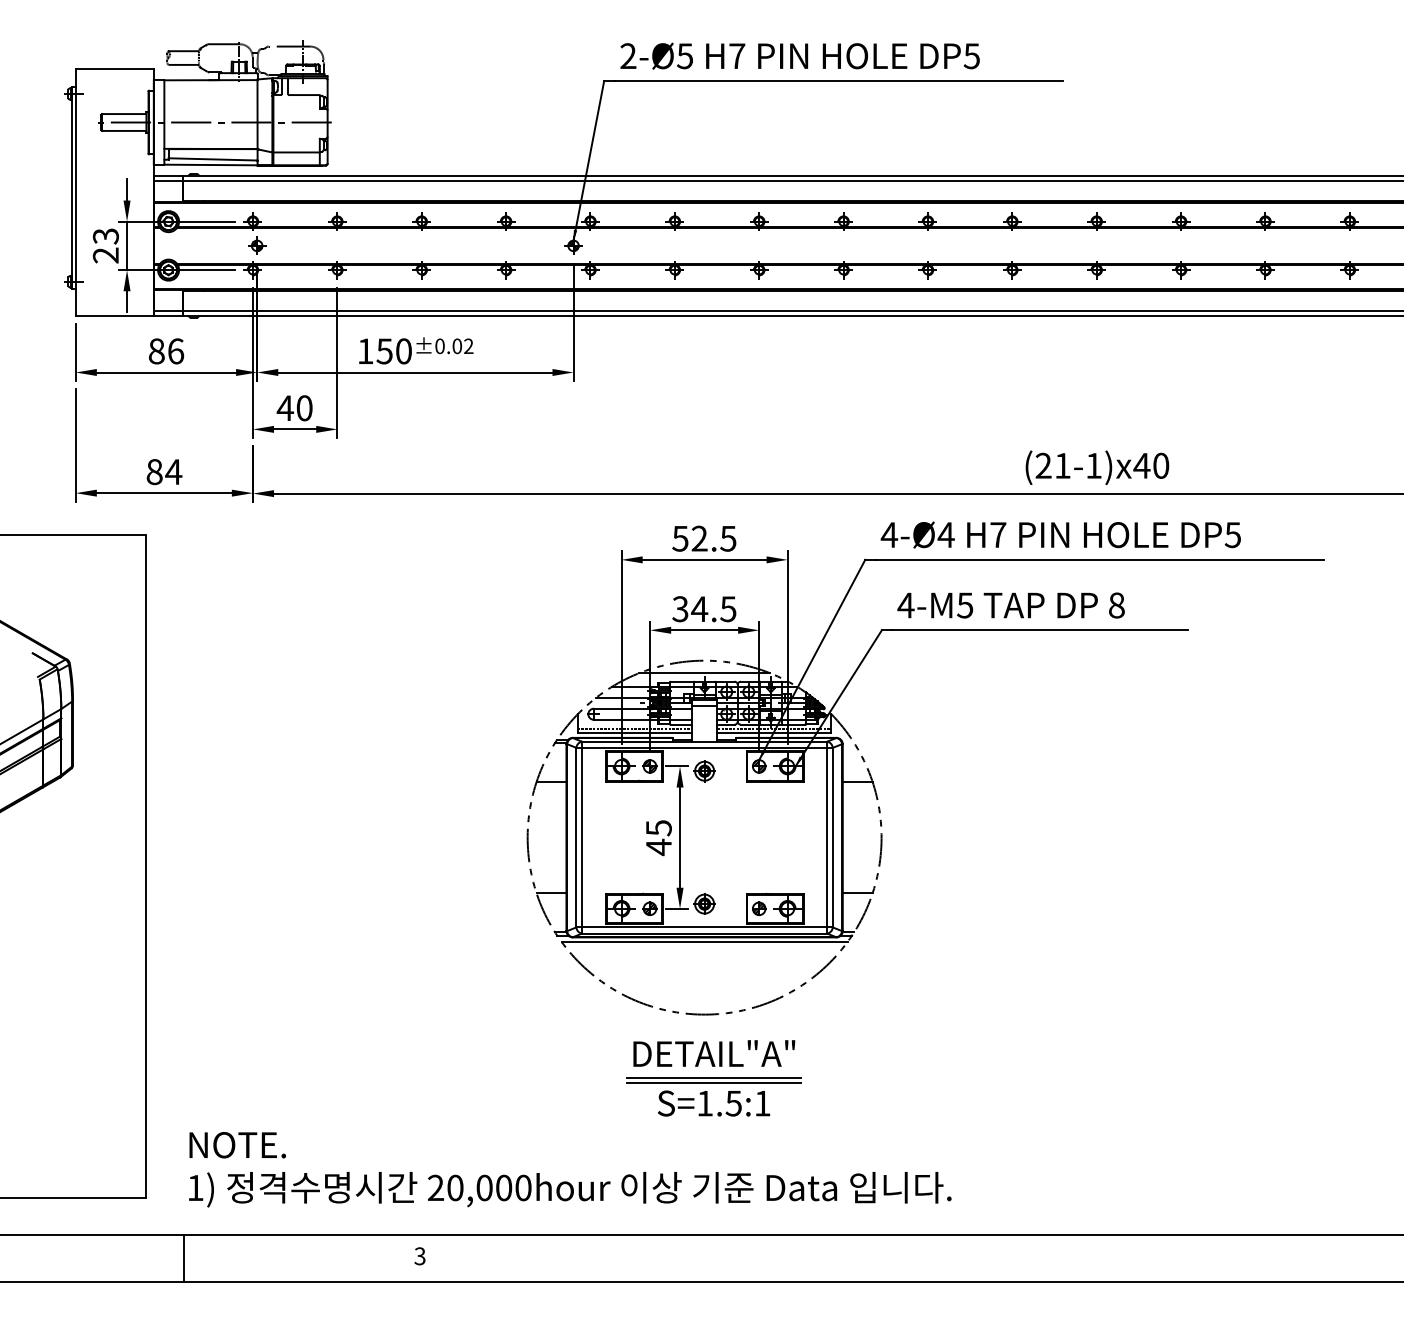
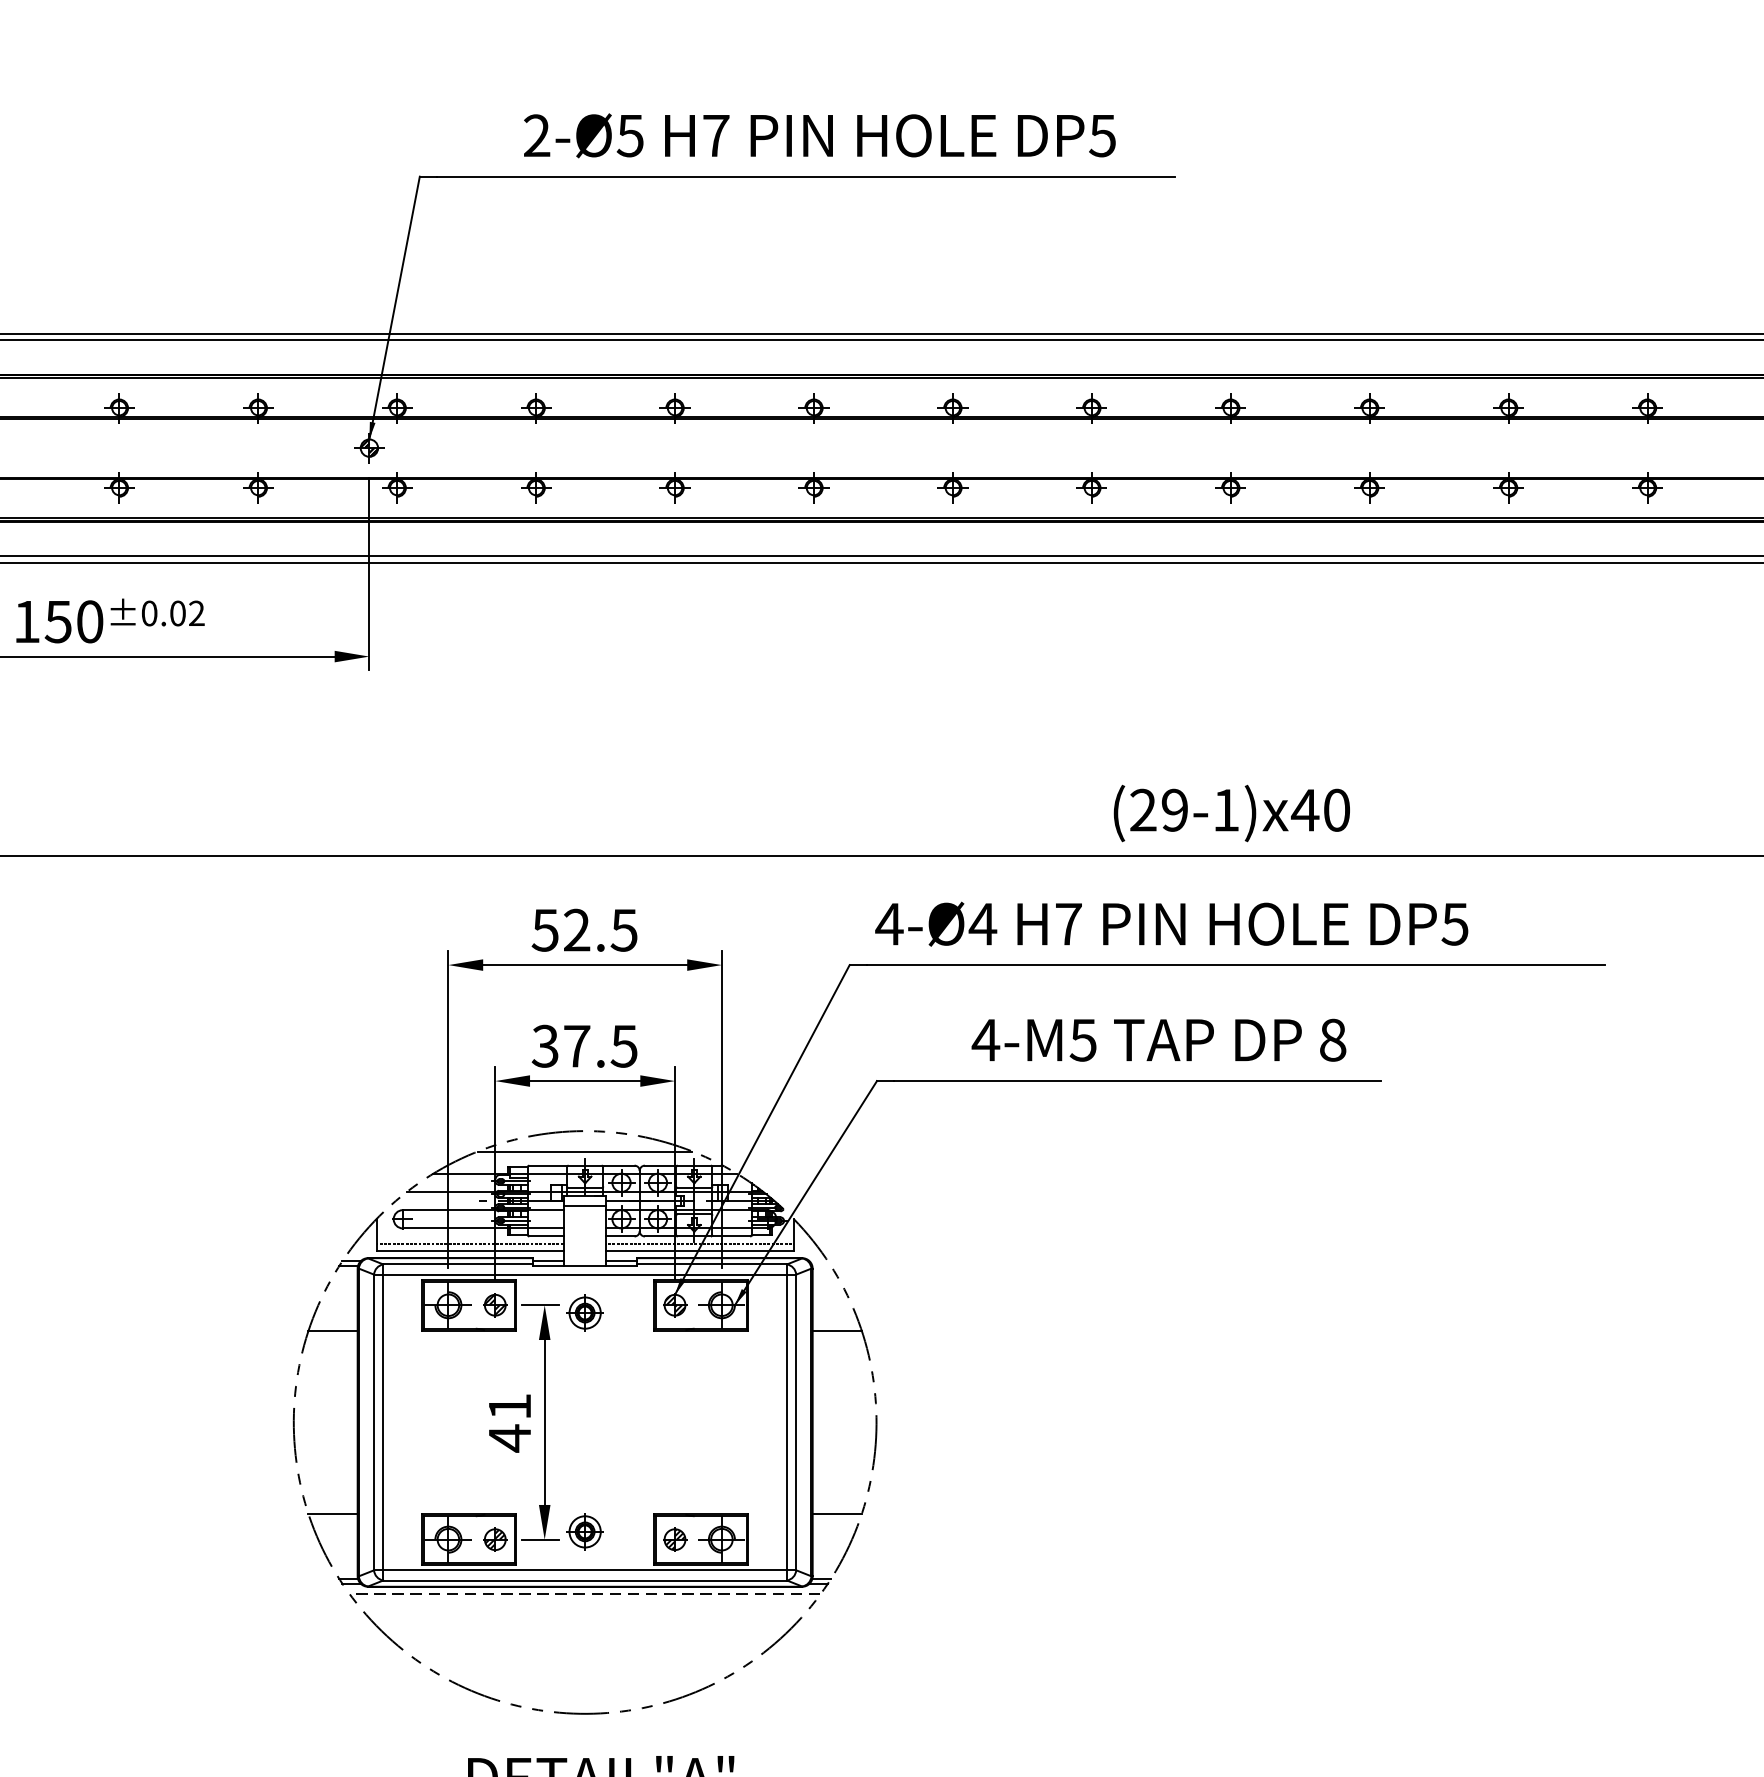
text: (799, 55) -> (818, 134), moved
text: (1062, 465) -> (1174, 809), (21-1)x40 -> (29-1)x40
text: (1010, 605) -> (1157, 1040), moved
text: (699, 608) -> (576, 1045), 34.5 -> 37.5
text: (658, 828) -> (509, 1407), 45 -> 41
line: (704, 942) -> (584, 1595), solid -> dashed

